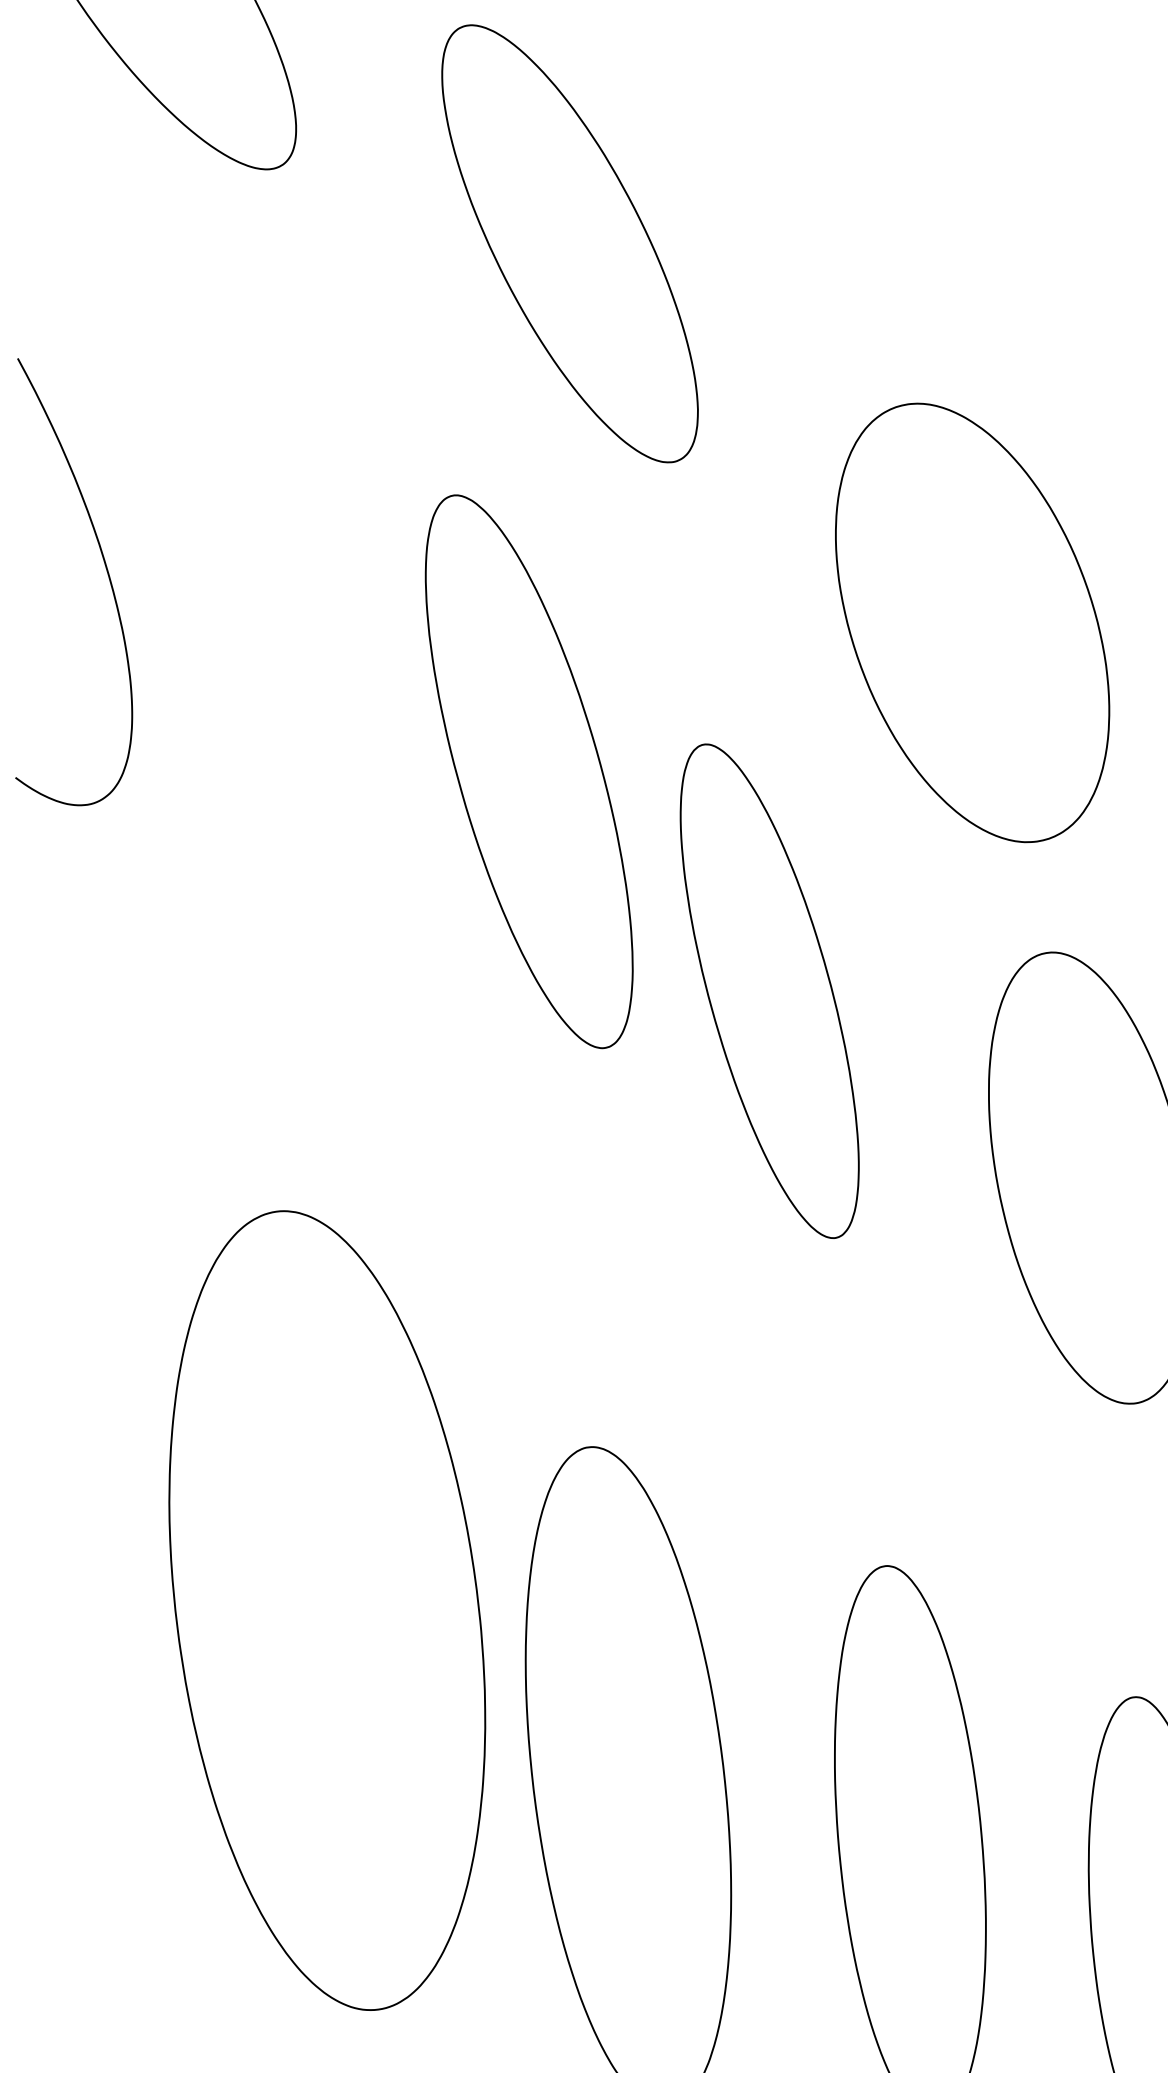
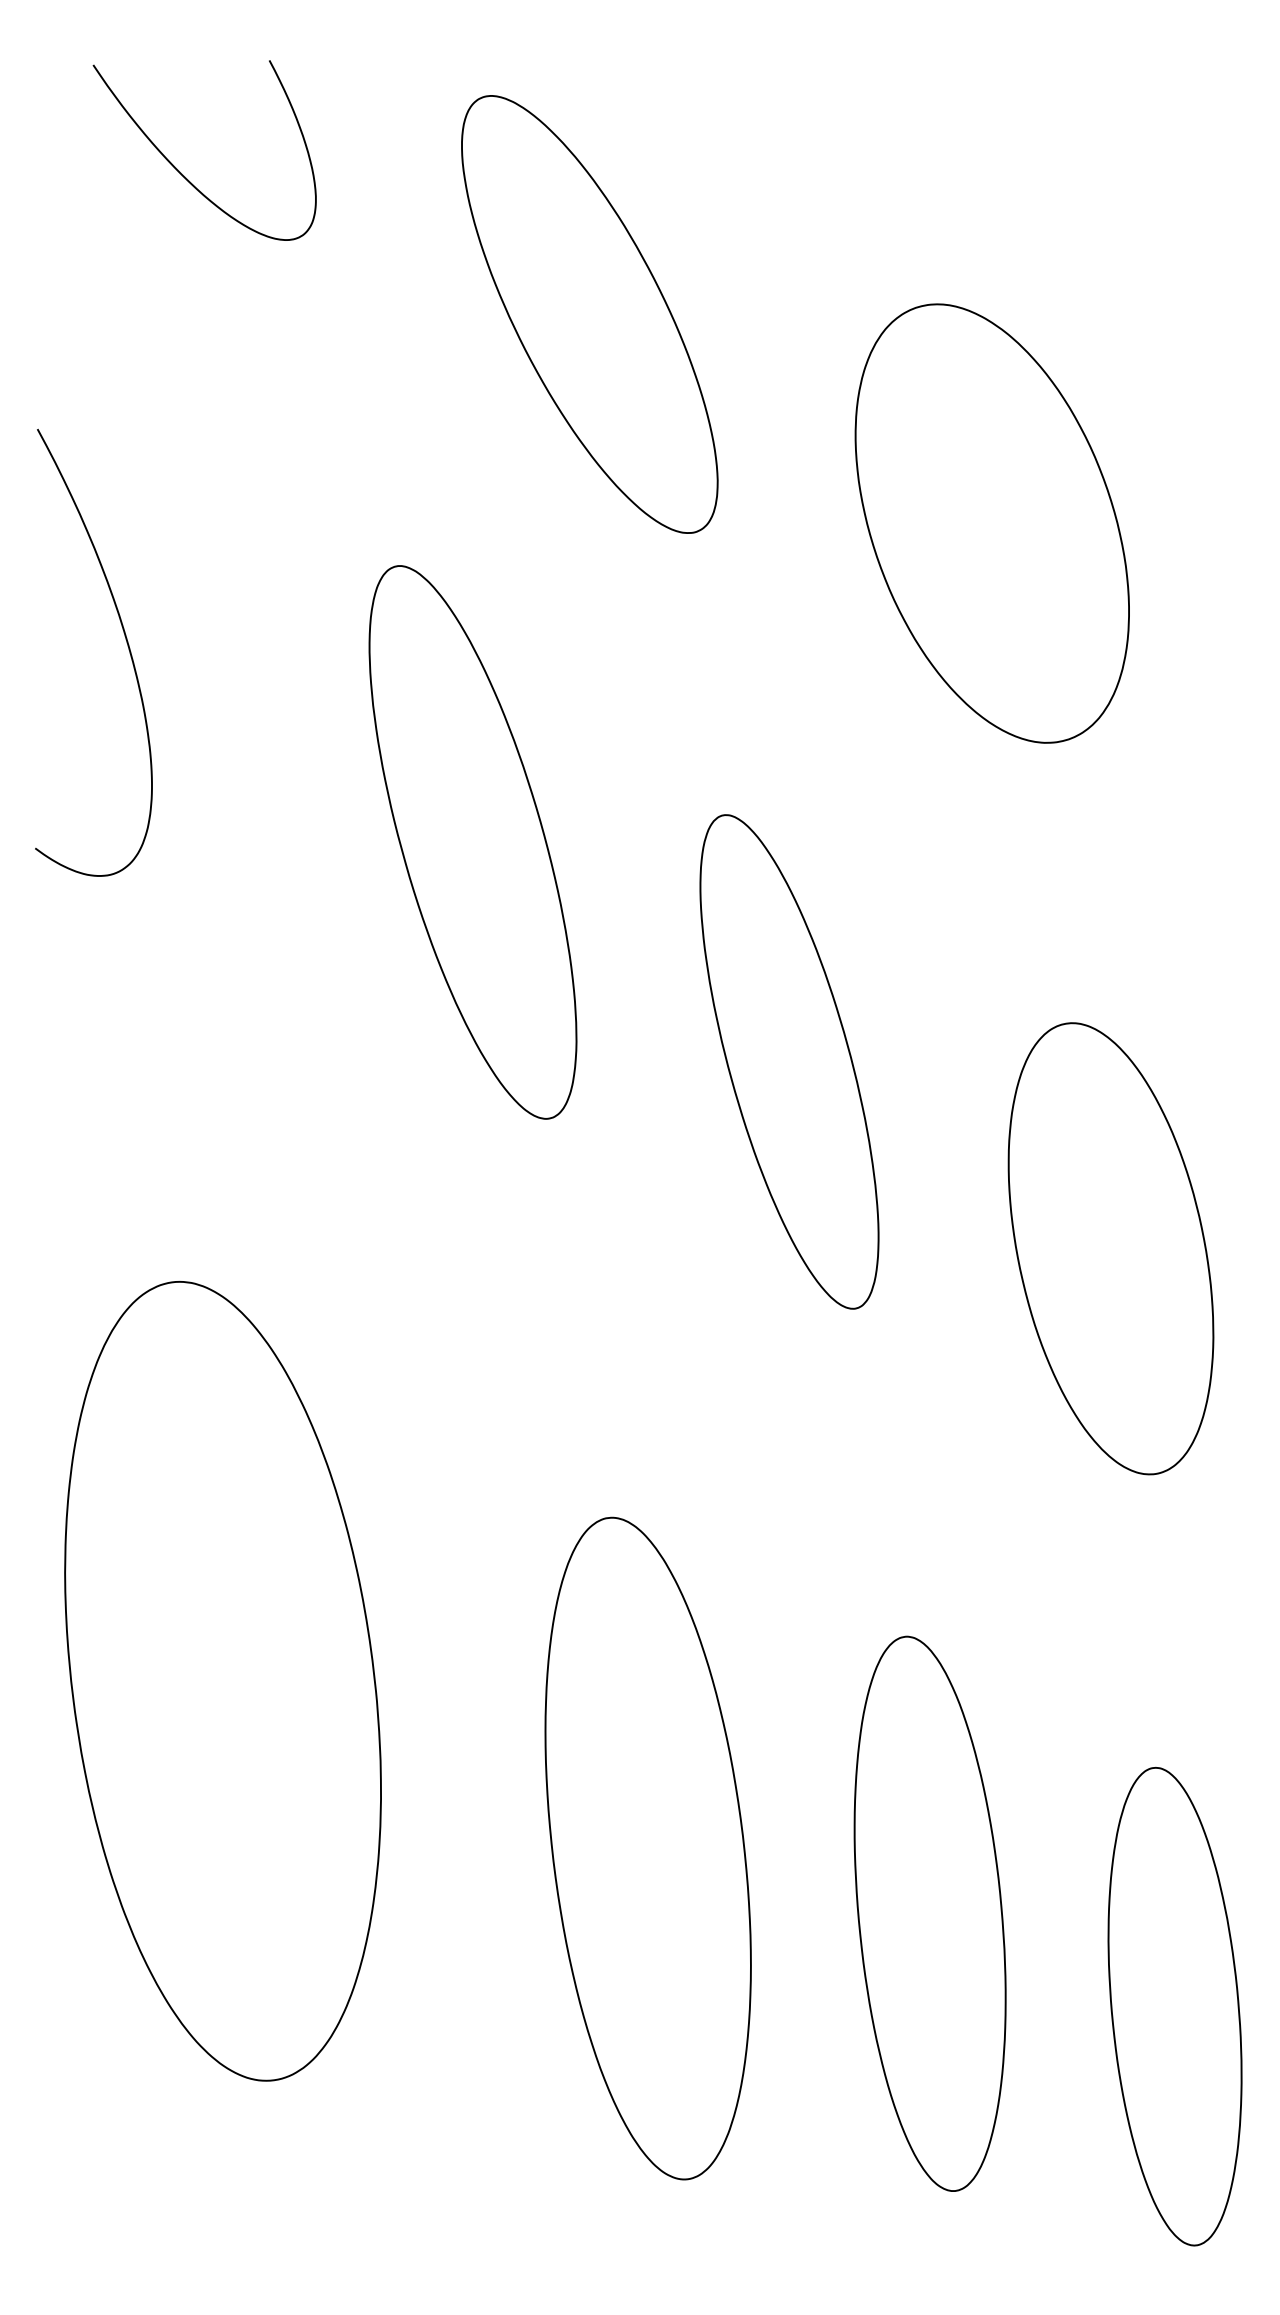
part: (971, 622) -> (991, 523), moved
part: (528, 771) -> (472, 842), moved
part: (326, 1610) -> (222, 1681), moved

